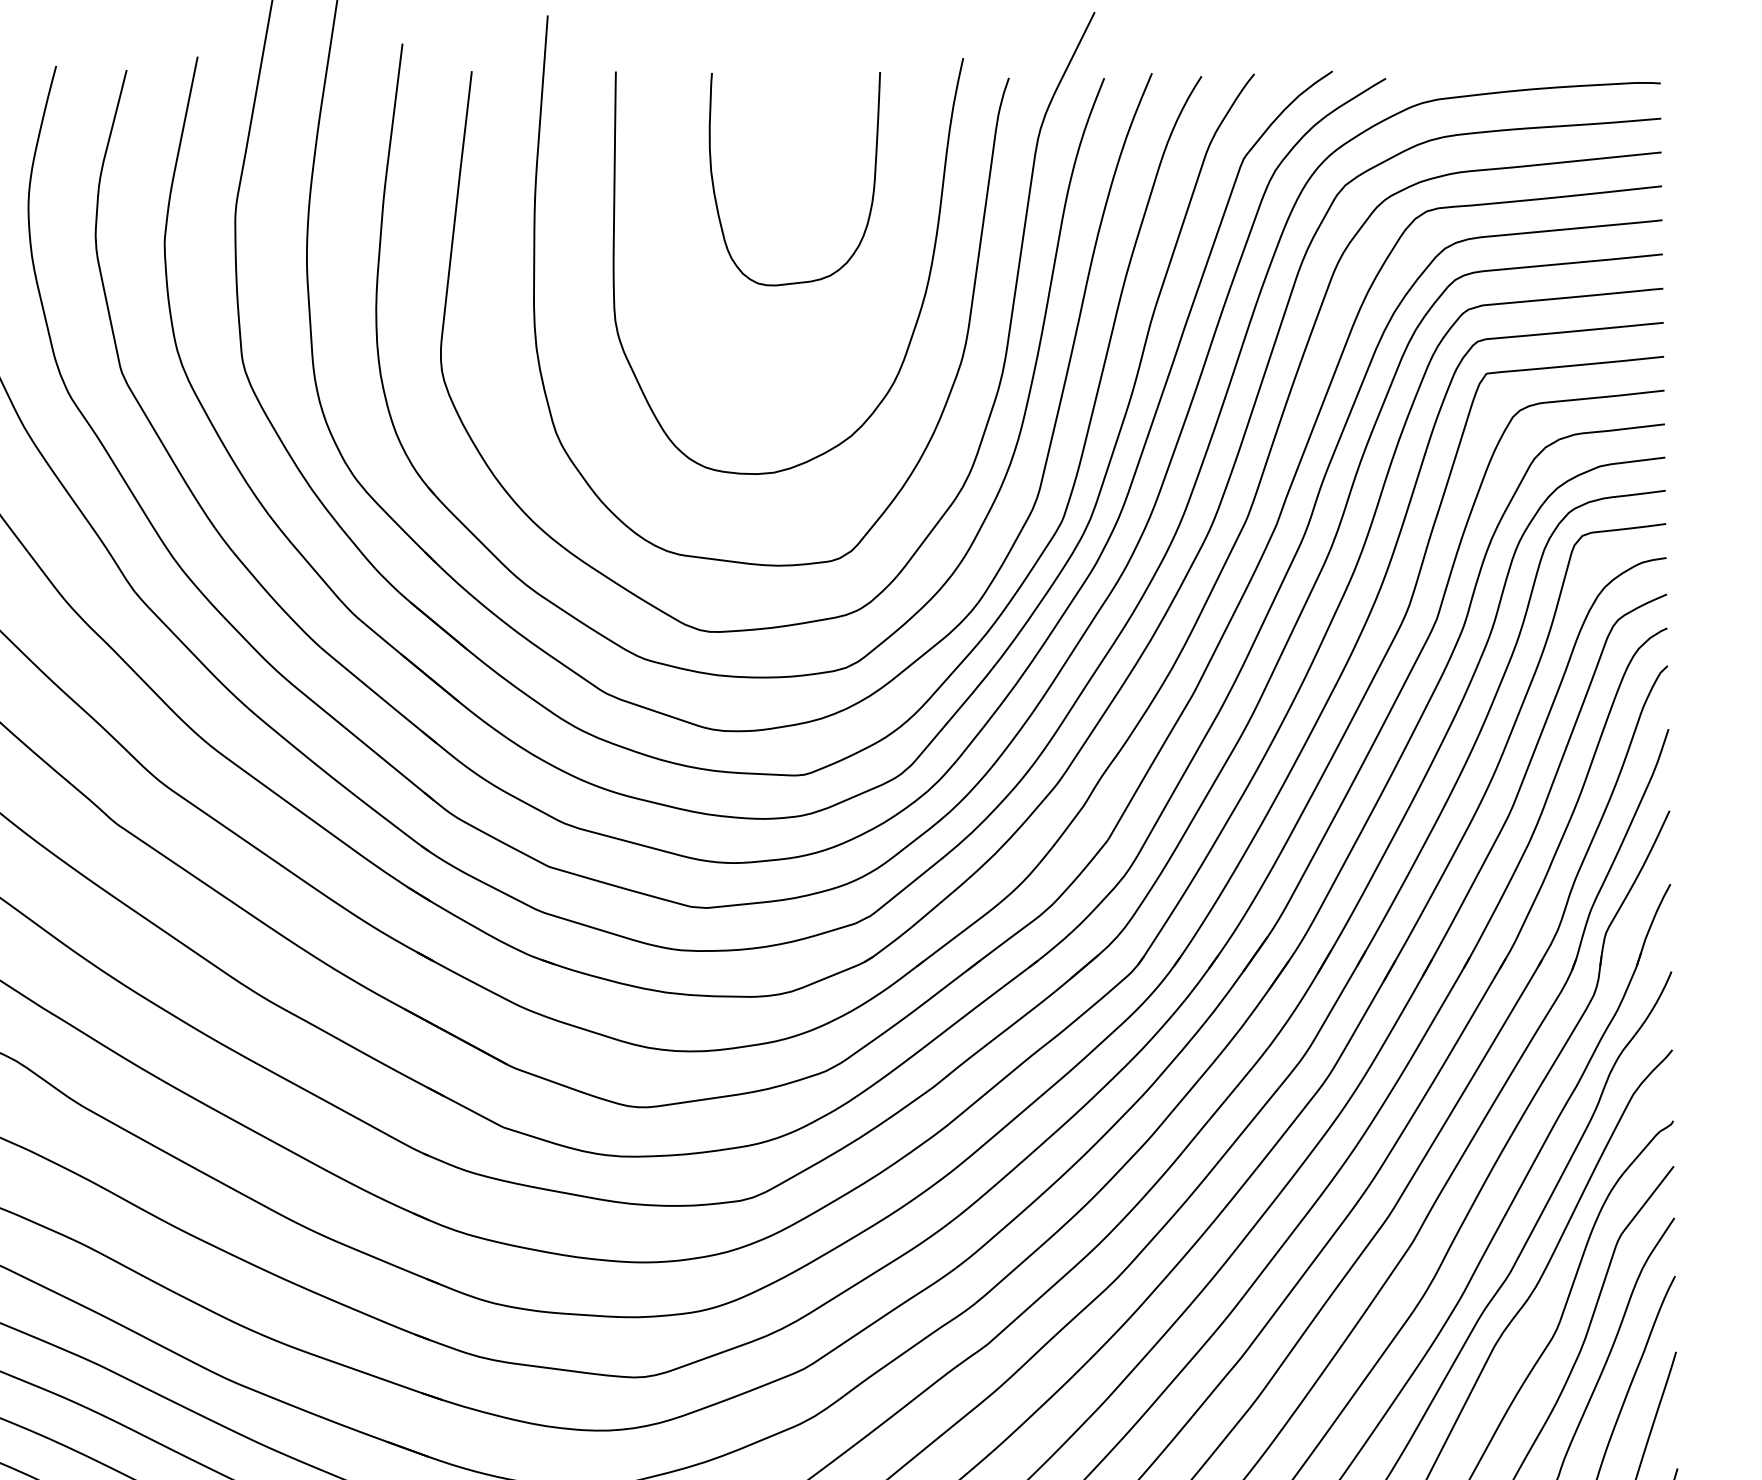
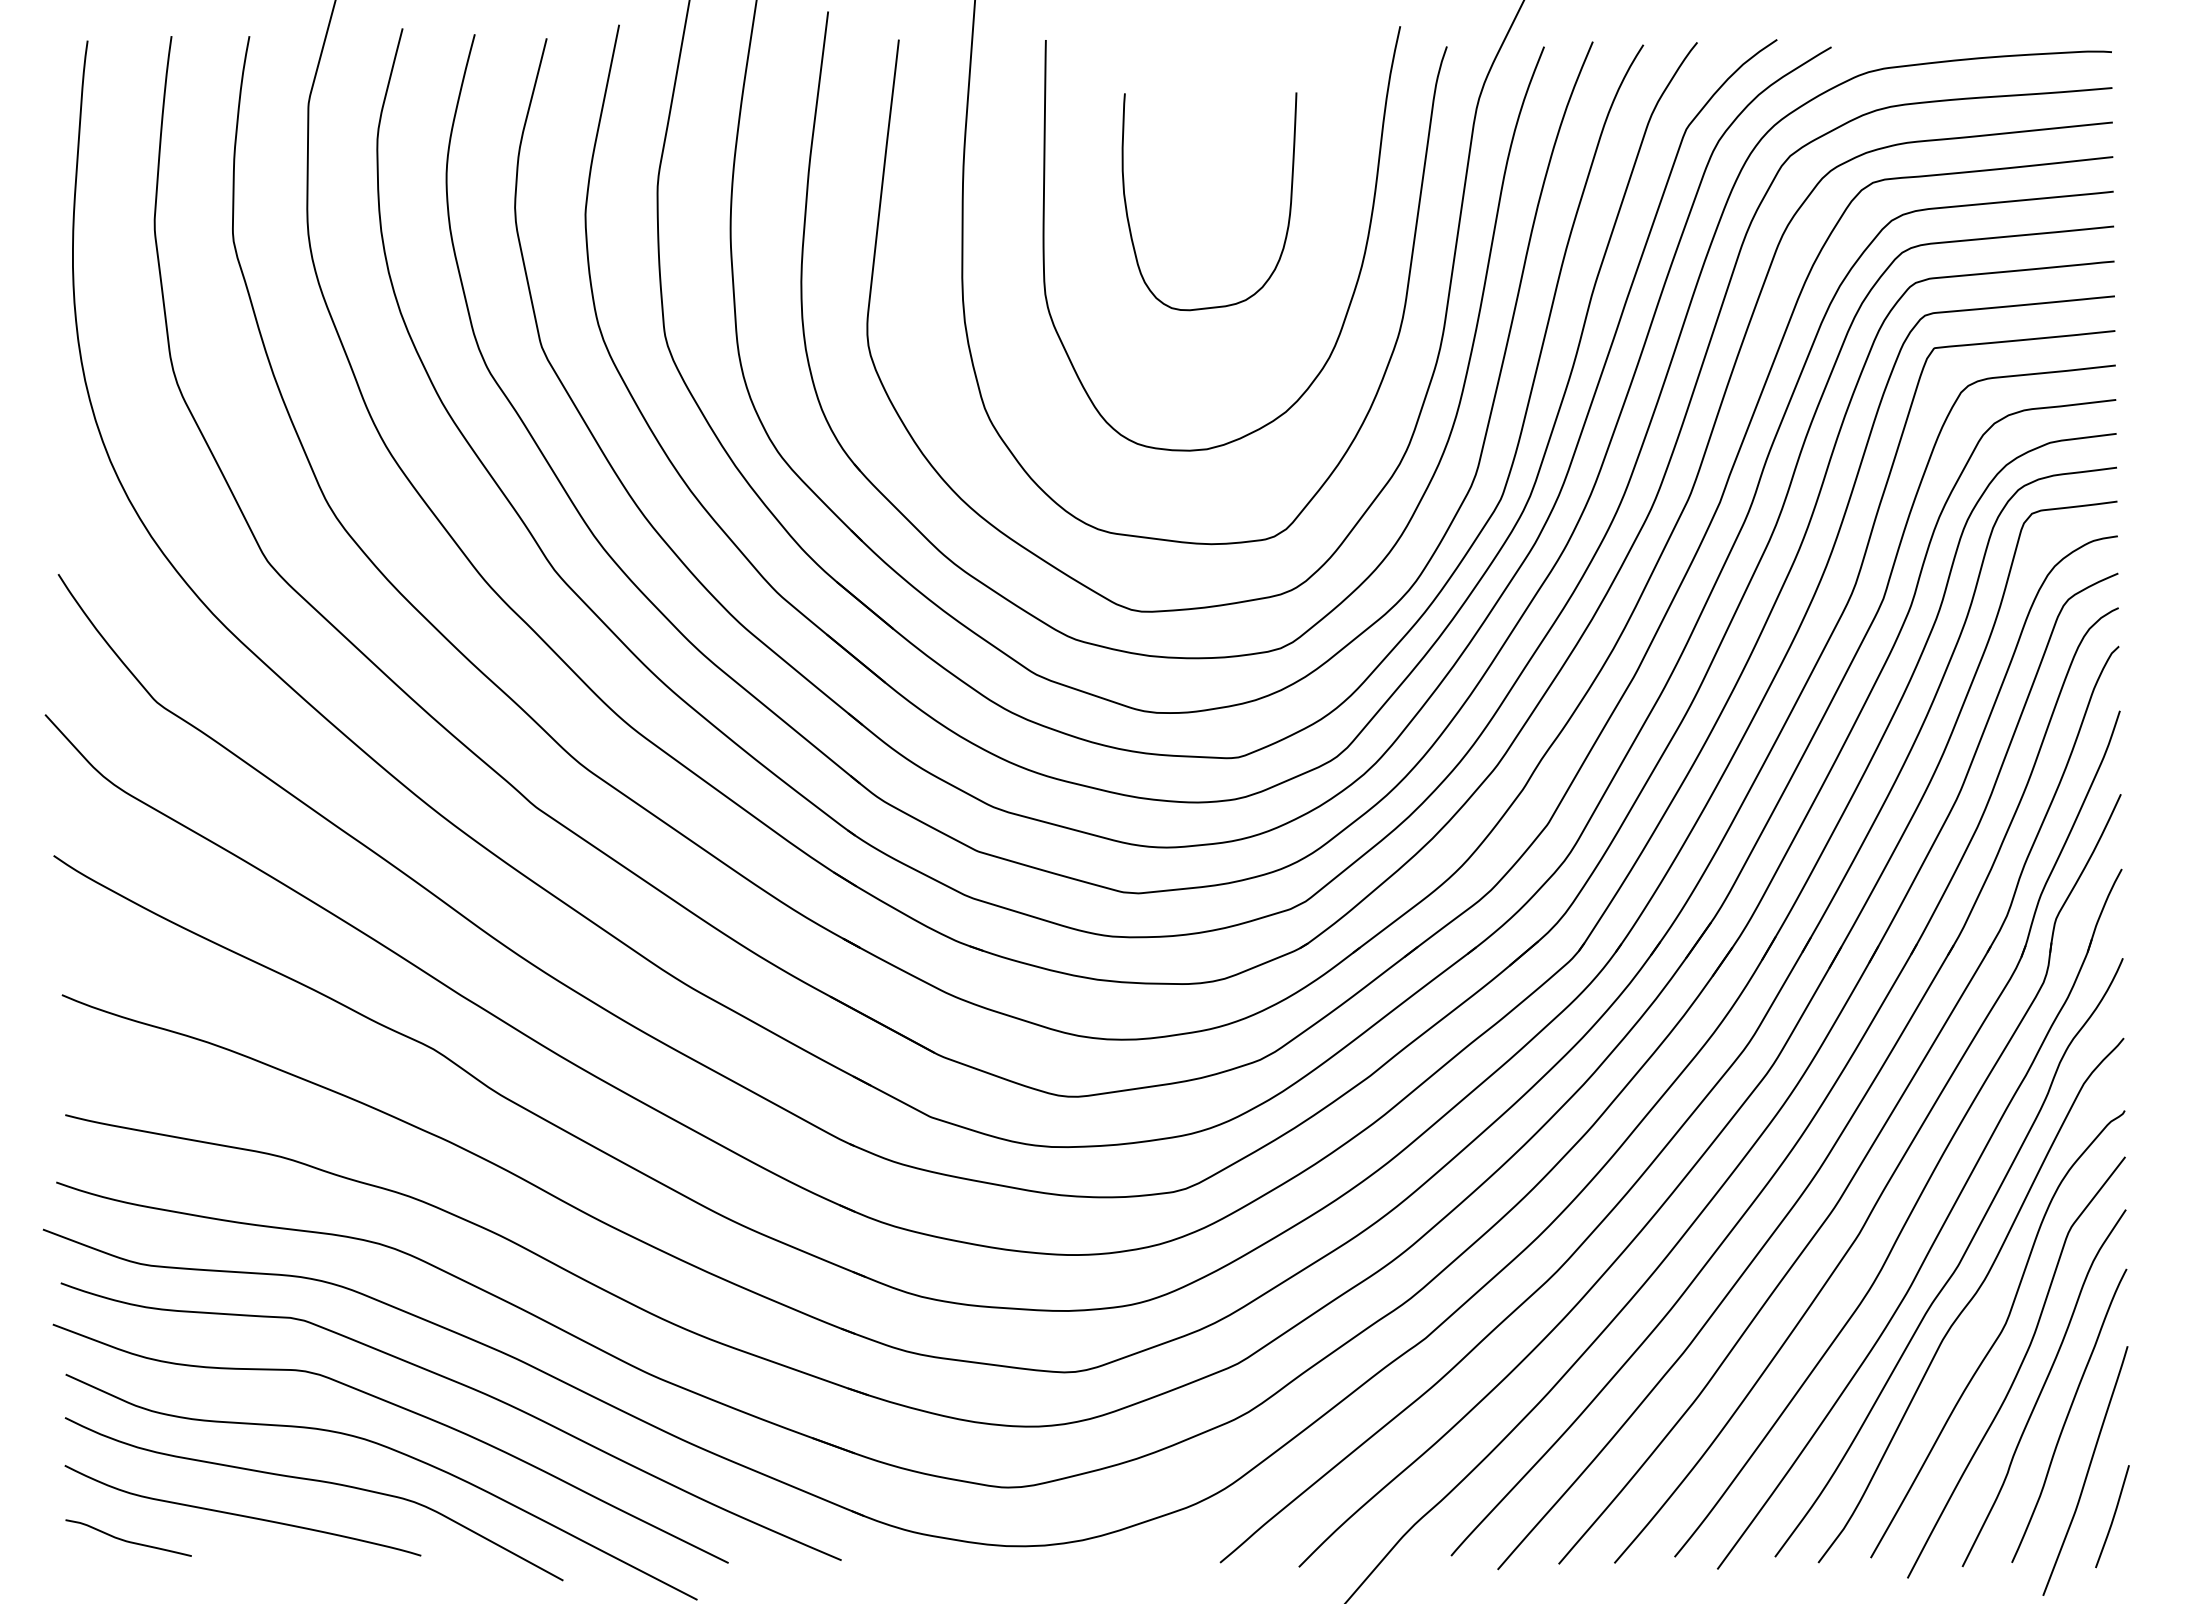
curve: (873, 183) -> (1289, 206), moved

